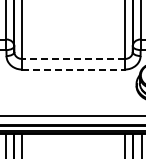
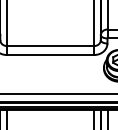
line: (73, 58) -> (50, 45), dashed -> solid
line: (74, 69) -> (51, 54), dashed -> solid

